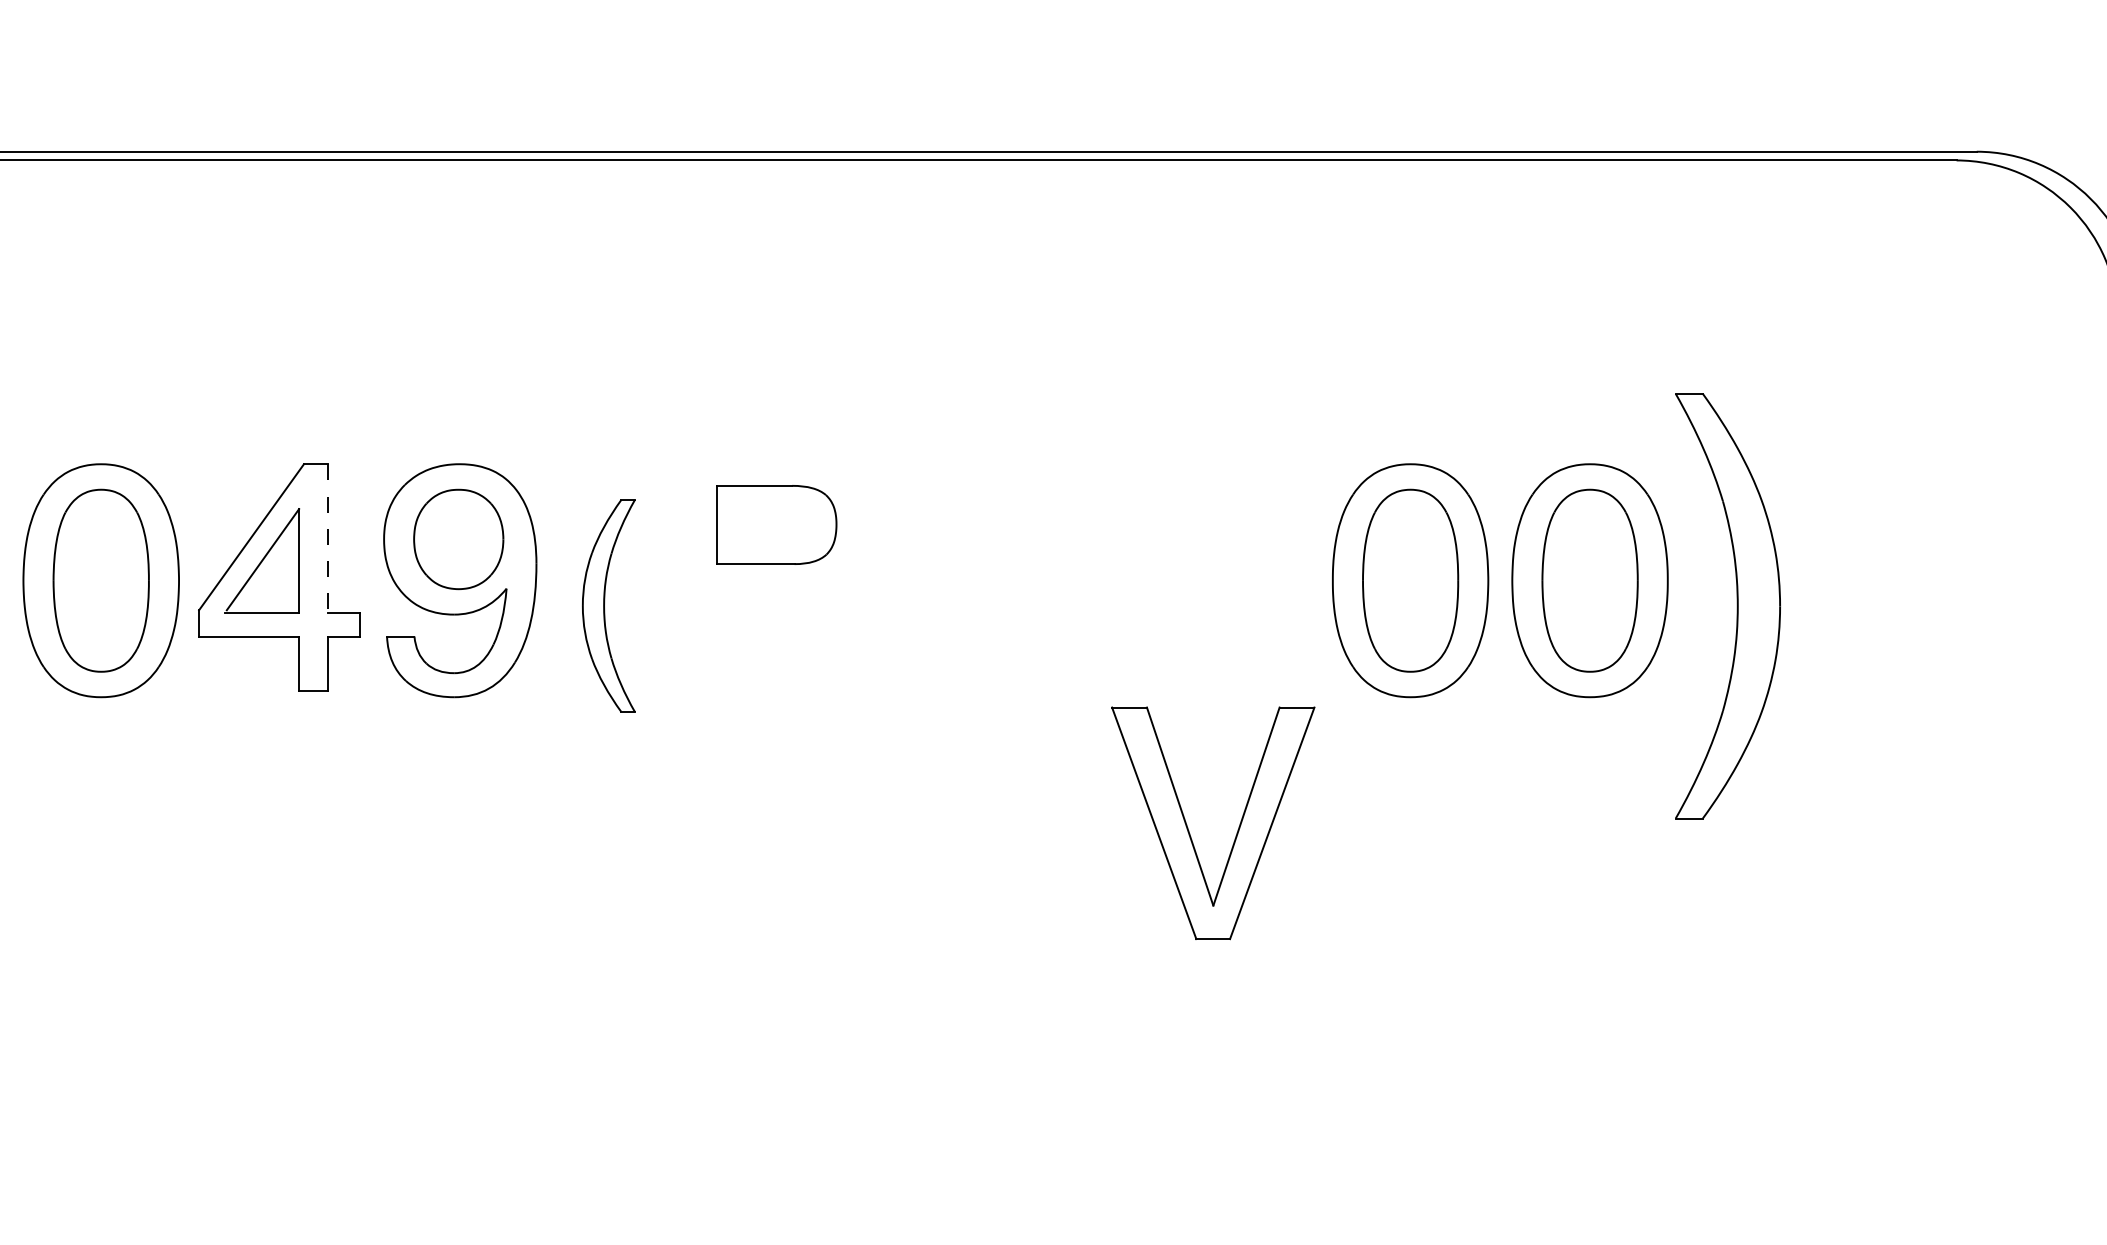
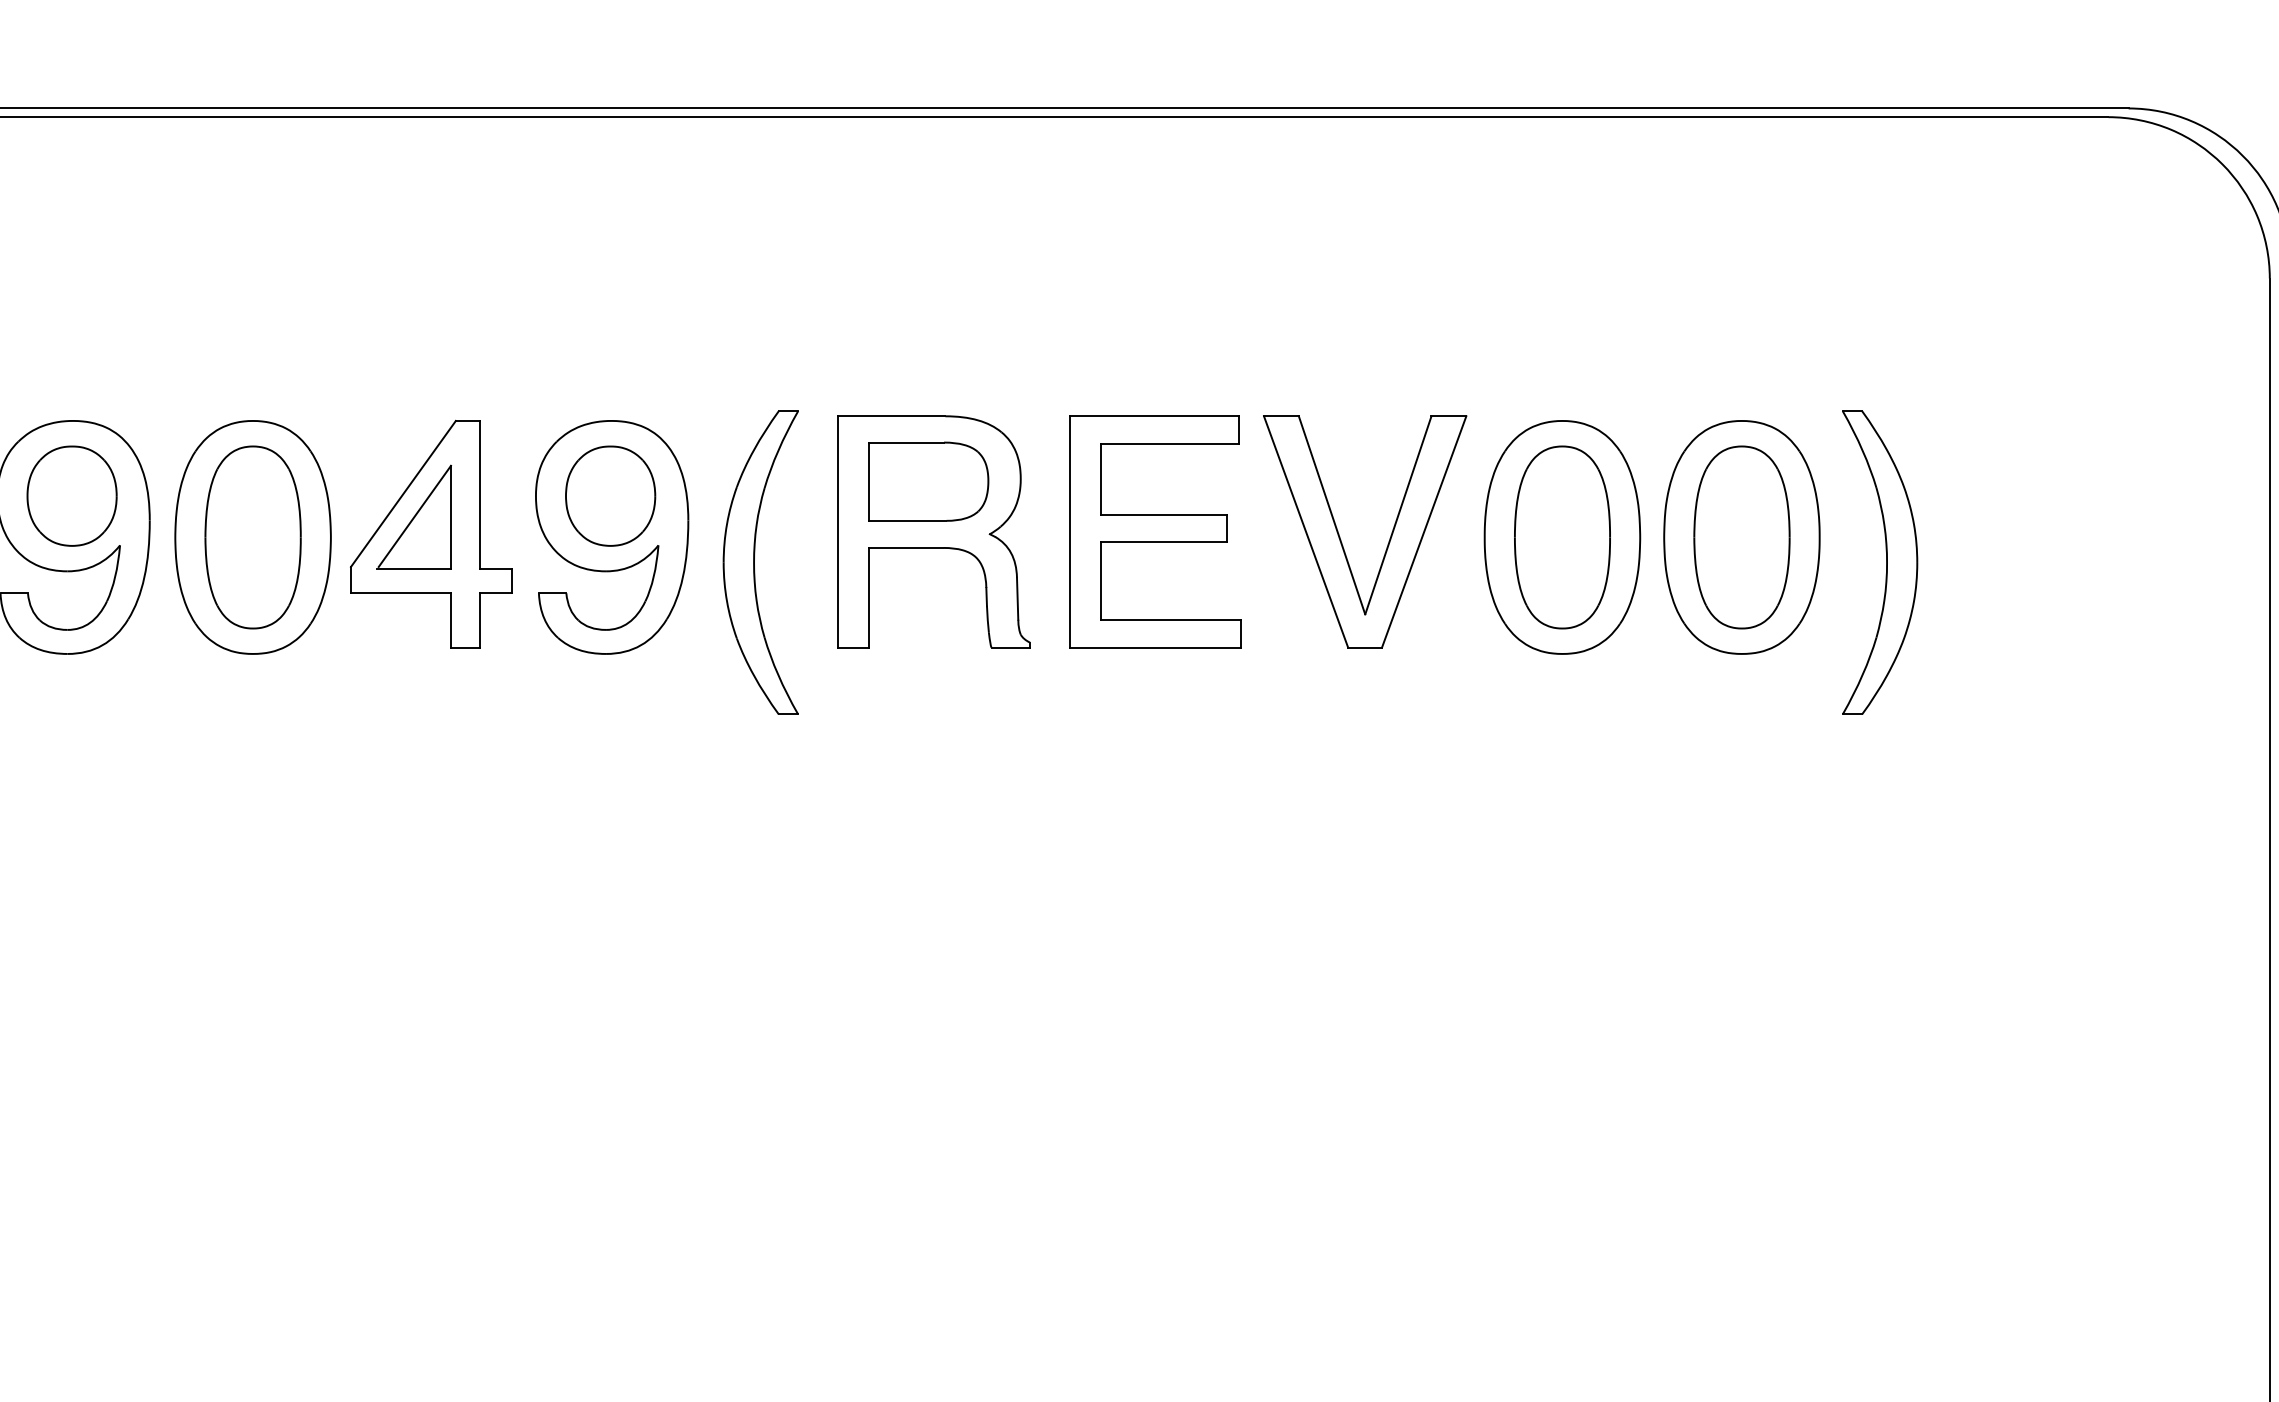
line: (327, 538) -> (479, 495), dashed -> solid
part: (781, 574) -> (933, 531), added
part: (1003, 574) -> (1155, 531), added
part: (608, 605) -> (760, 562), size x1.43
part: (1728, 605) -> (1880, 562), size x0.71
part: (1237, 829) -> (1389, 538), moved

